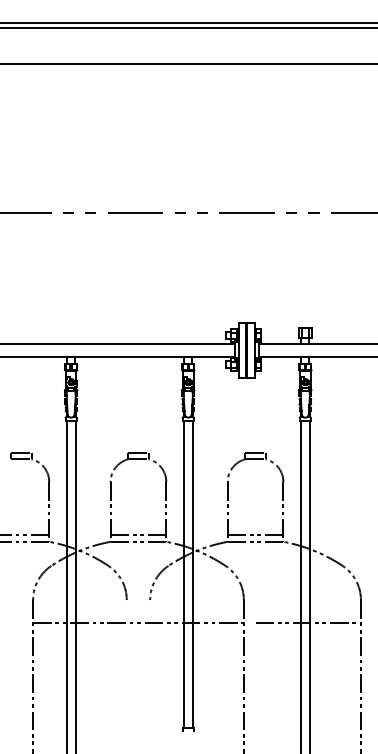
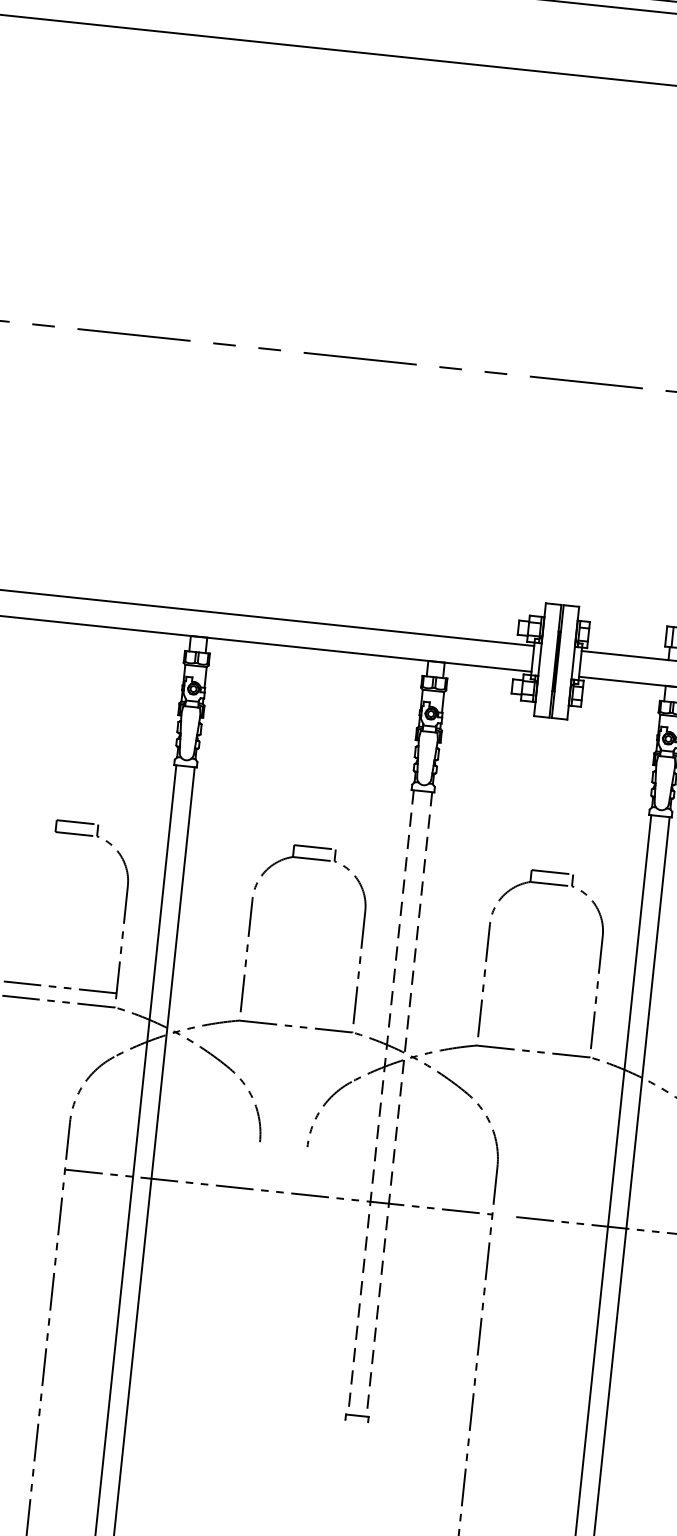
line: (138, 534) -> (297, 1011), removed
line: (255, 534) -> (535, 1036), removed
line: (183, 574) -> (380, 1102), solid -> dashed
line: (192, 574) -> (398, 1104), solid -> dashed

